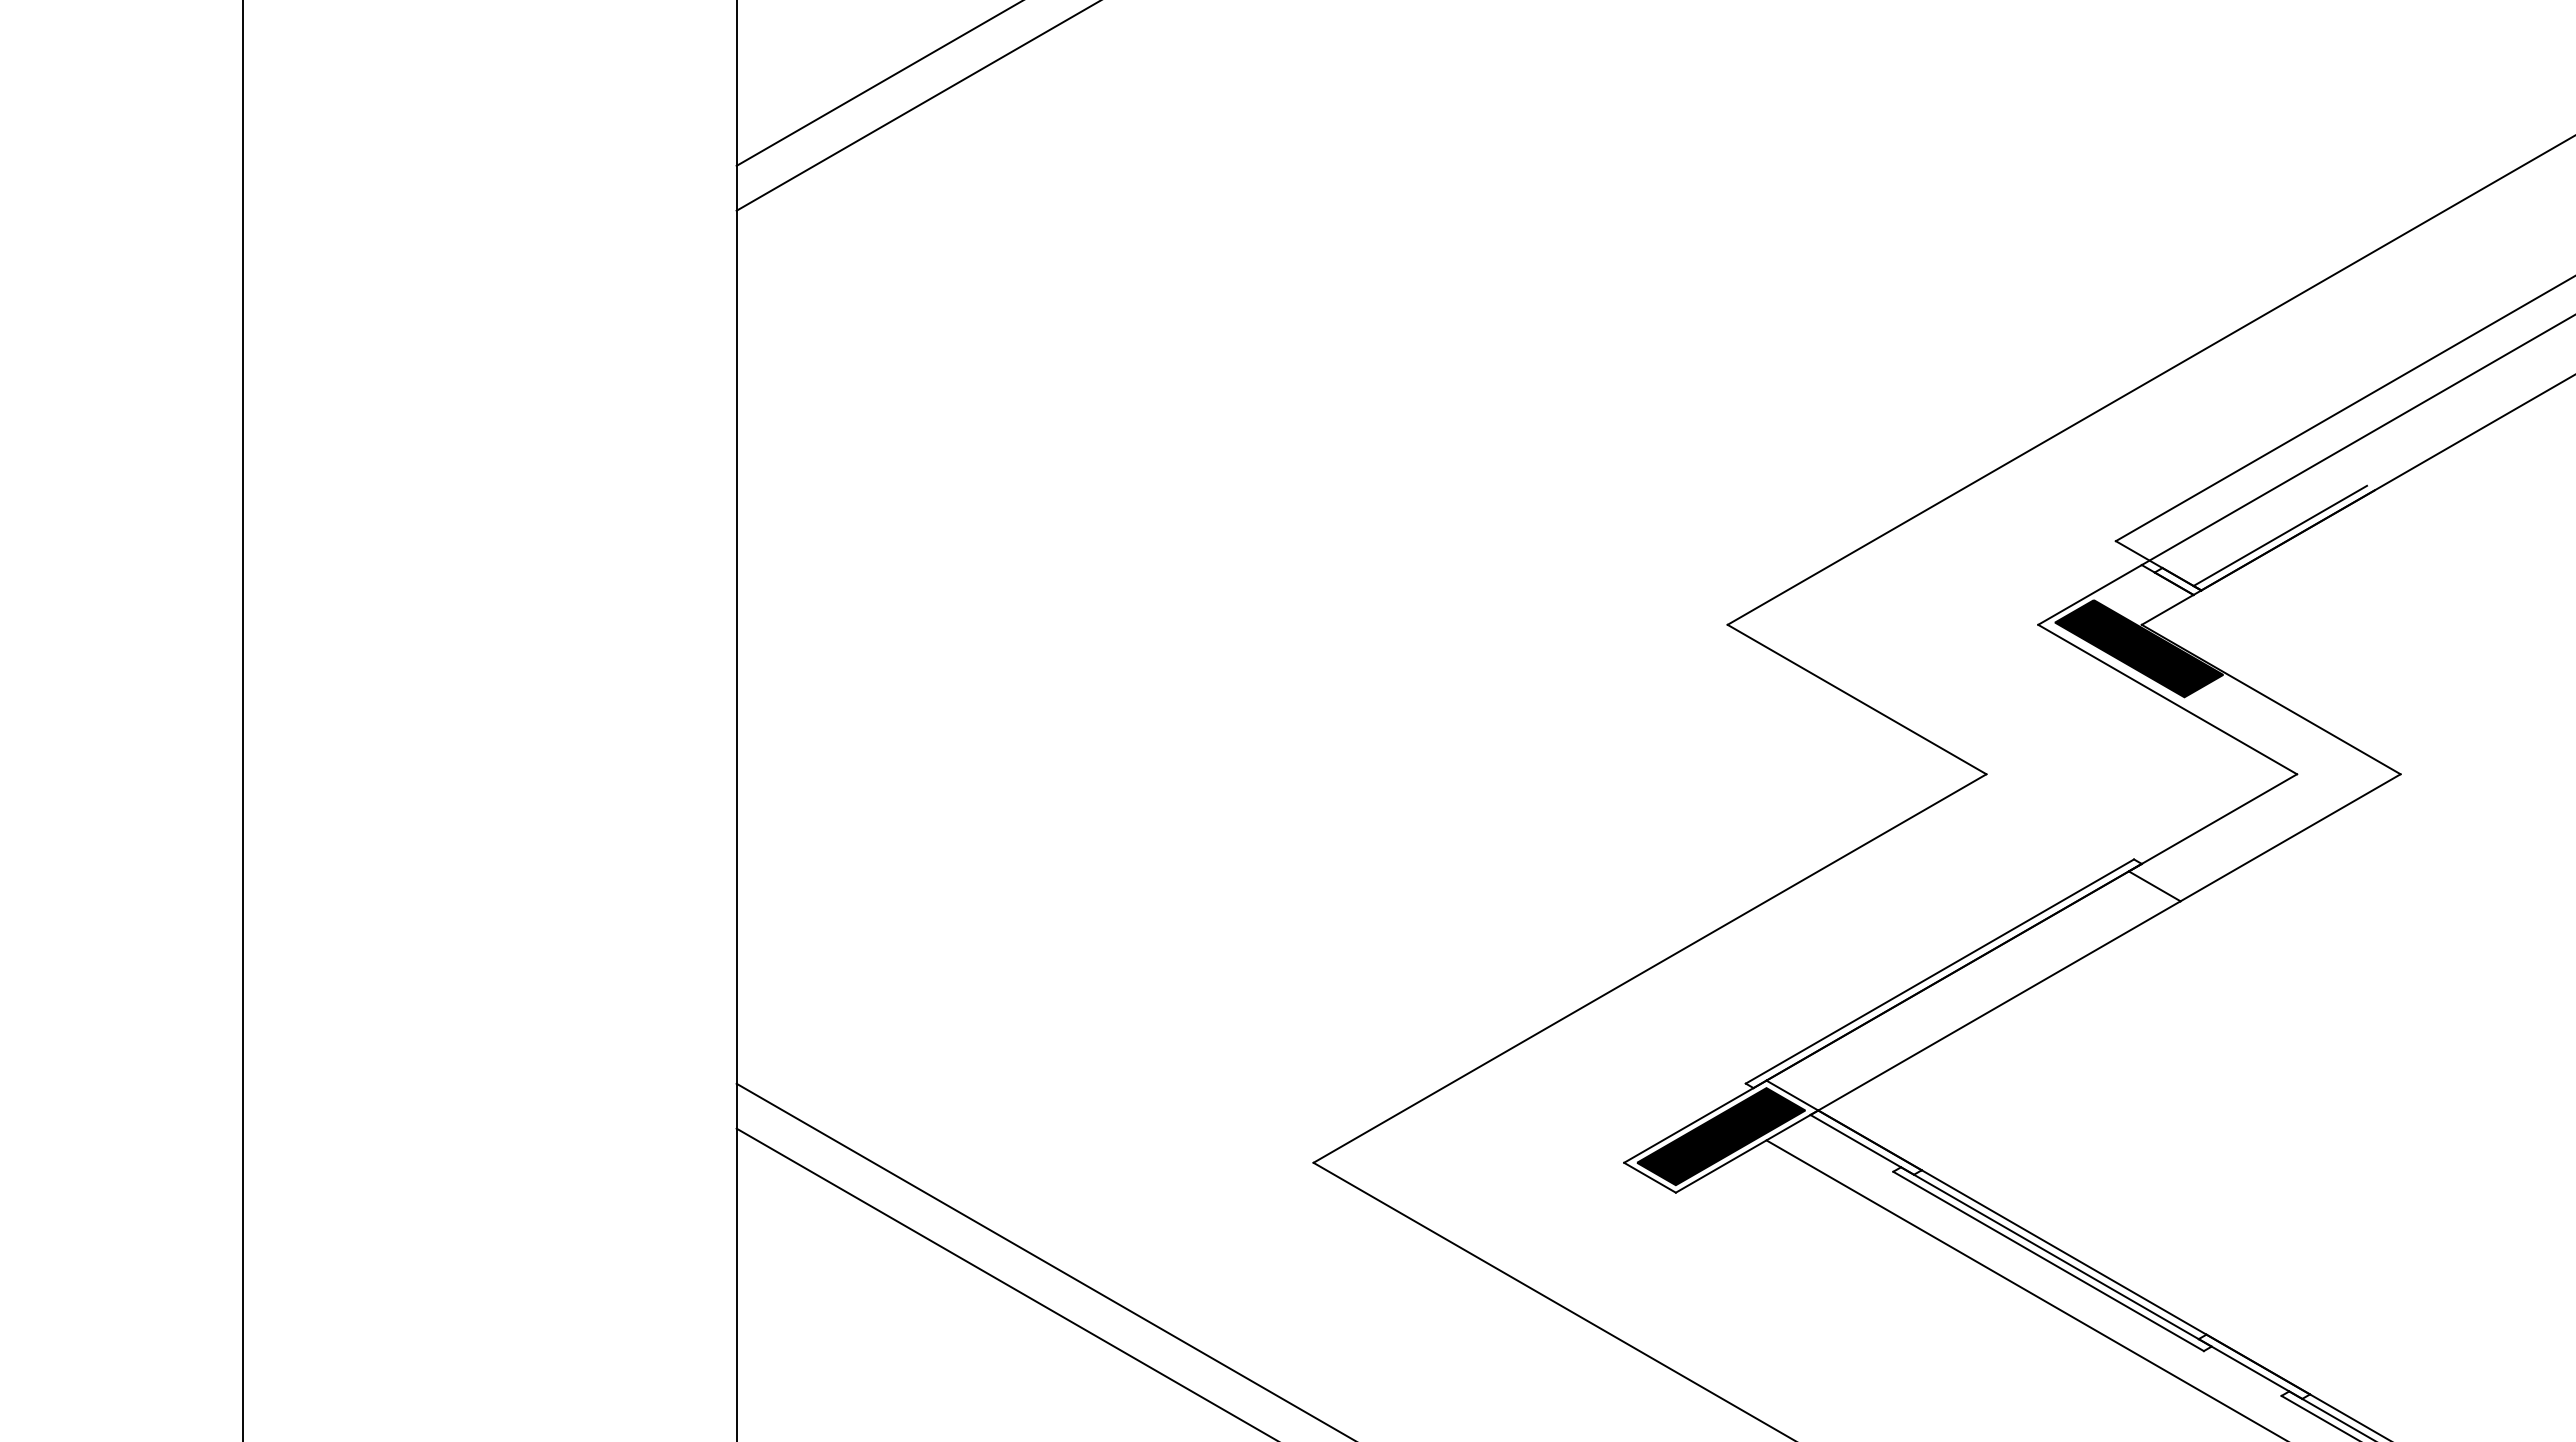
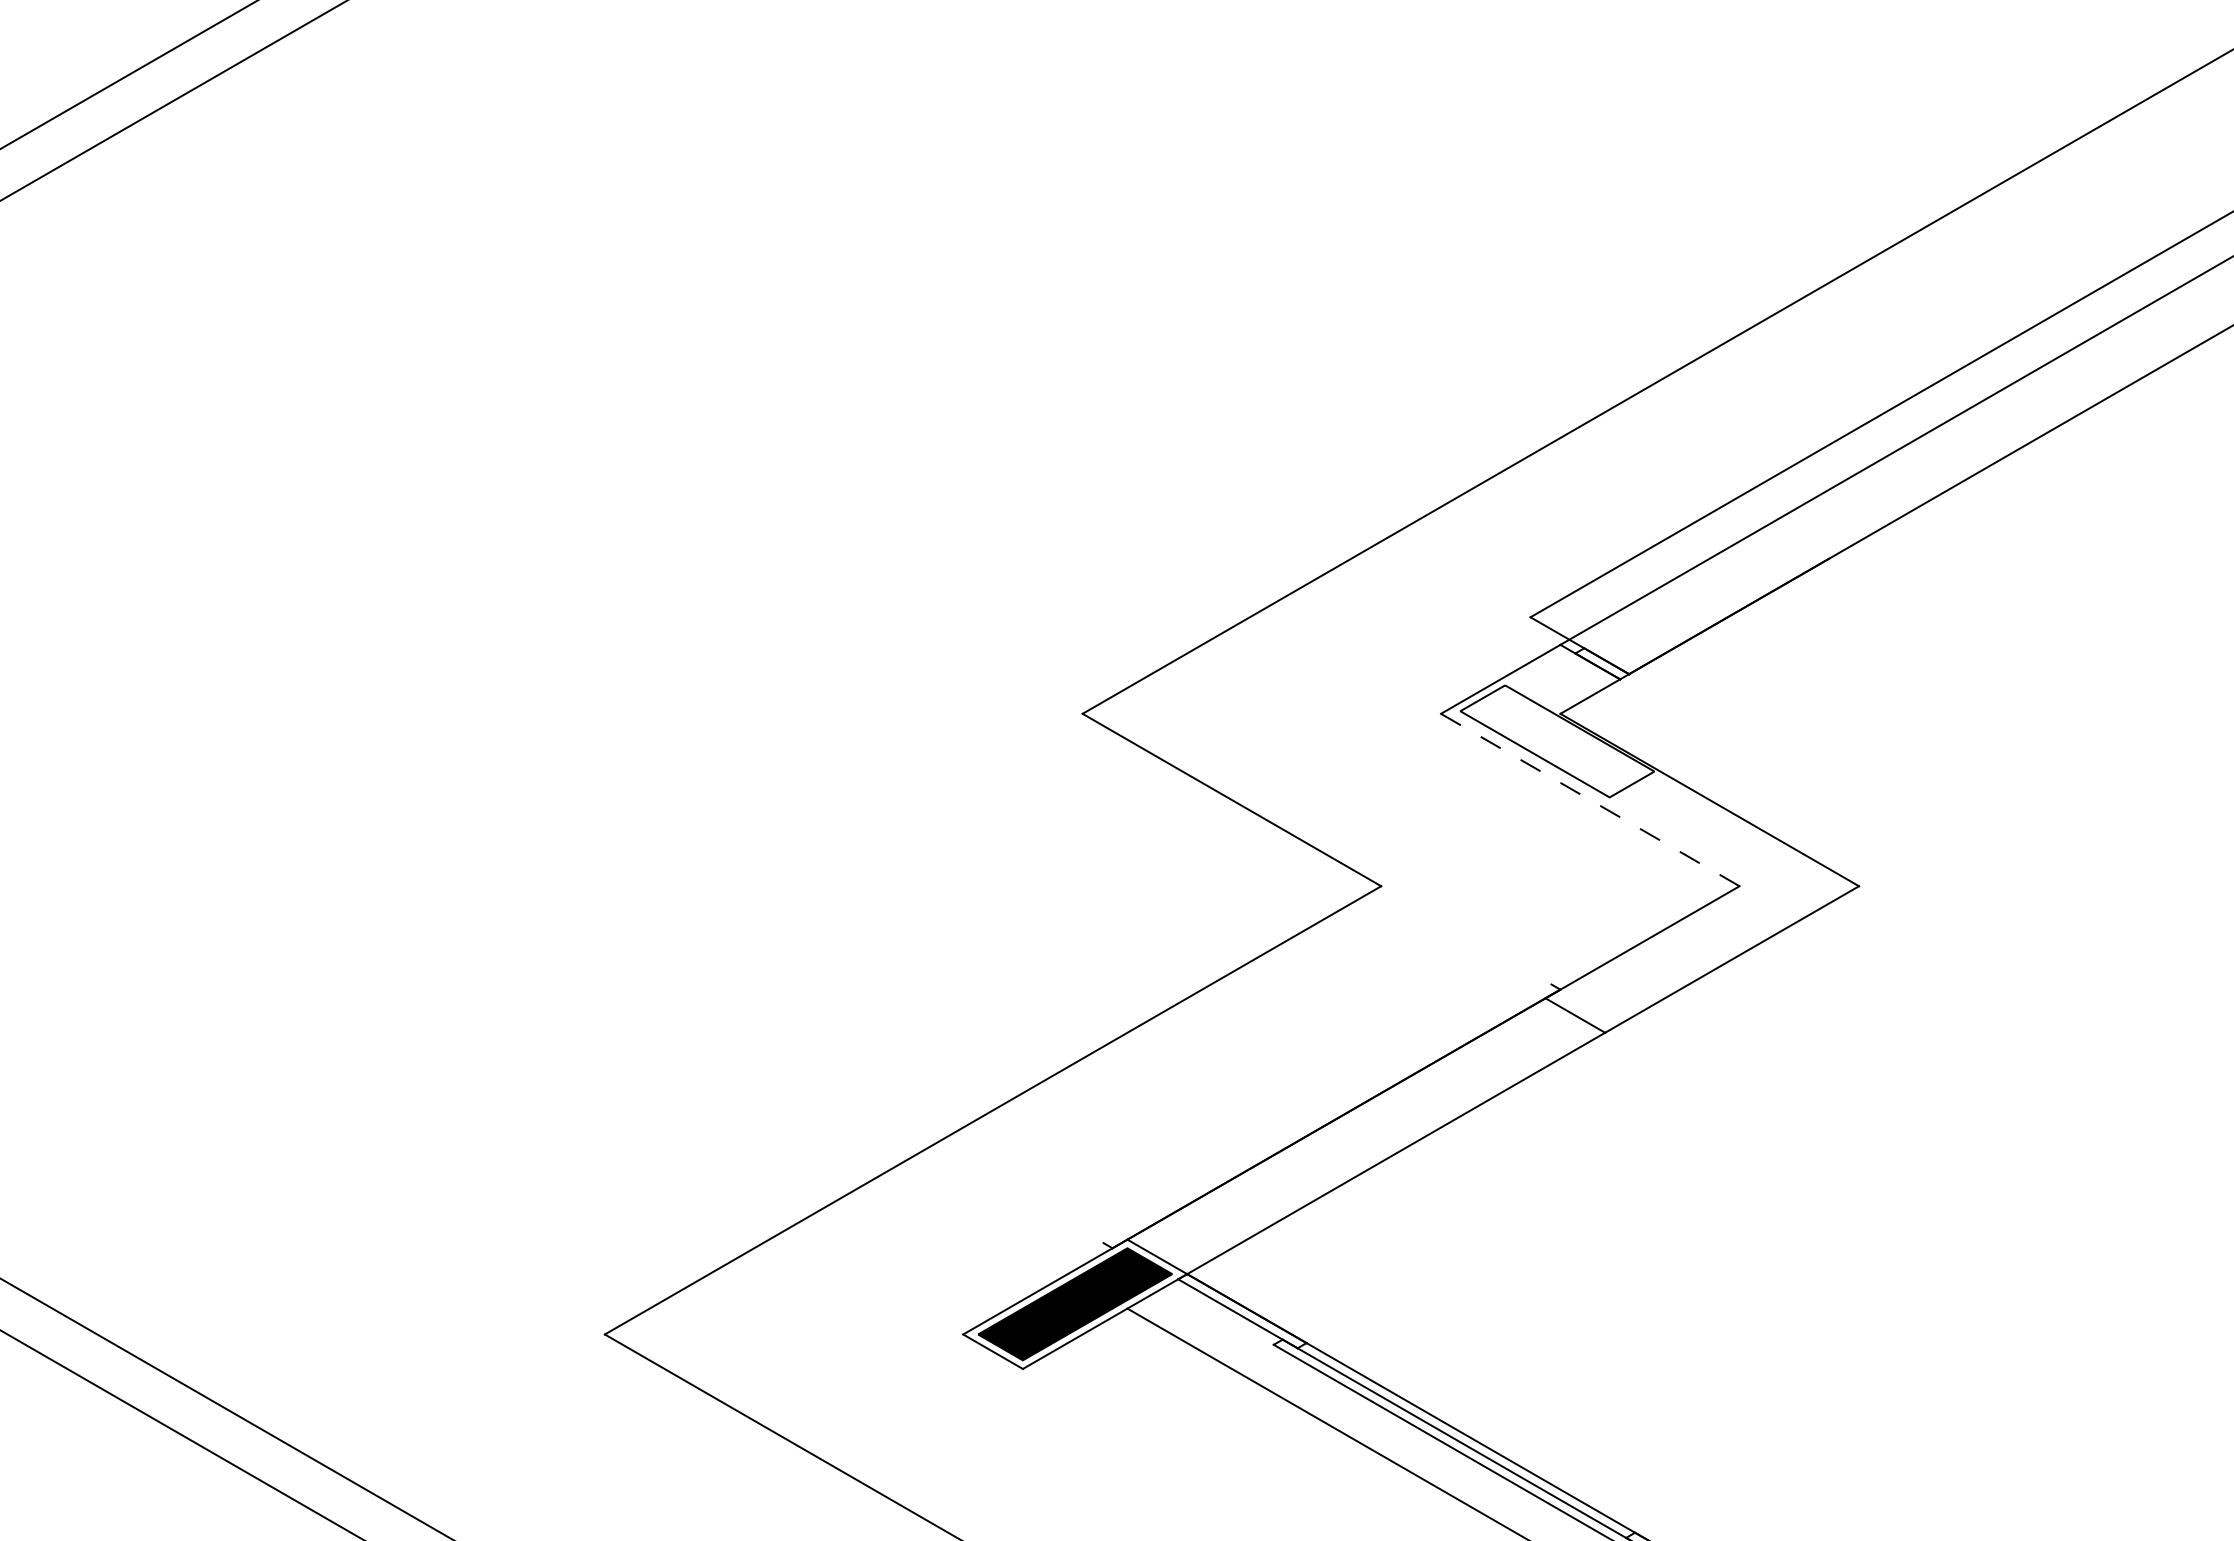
line: (2280, 535) -> (1720, 610), removed
fill: (2139, 648) -> (1557, 741), removed
line: (2167, 699) -> (1590, 799), solid -> dashed
line: (1939, 971) -> (1327, 1113), removed

